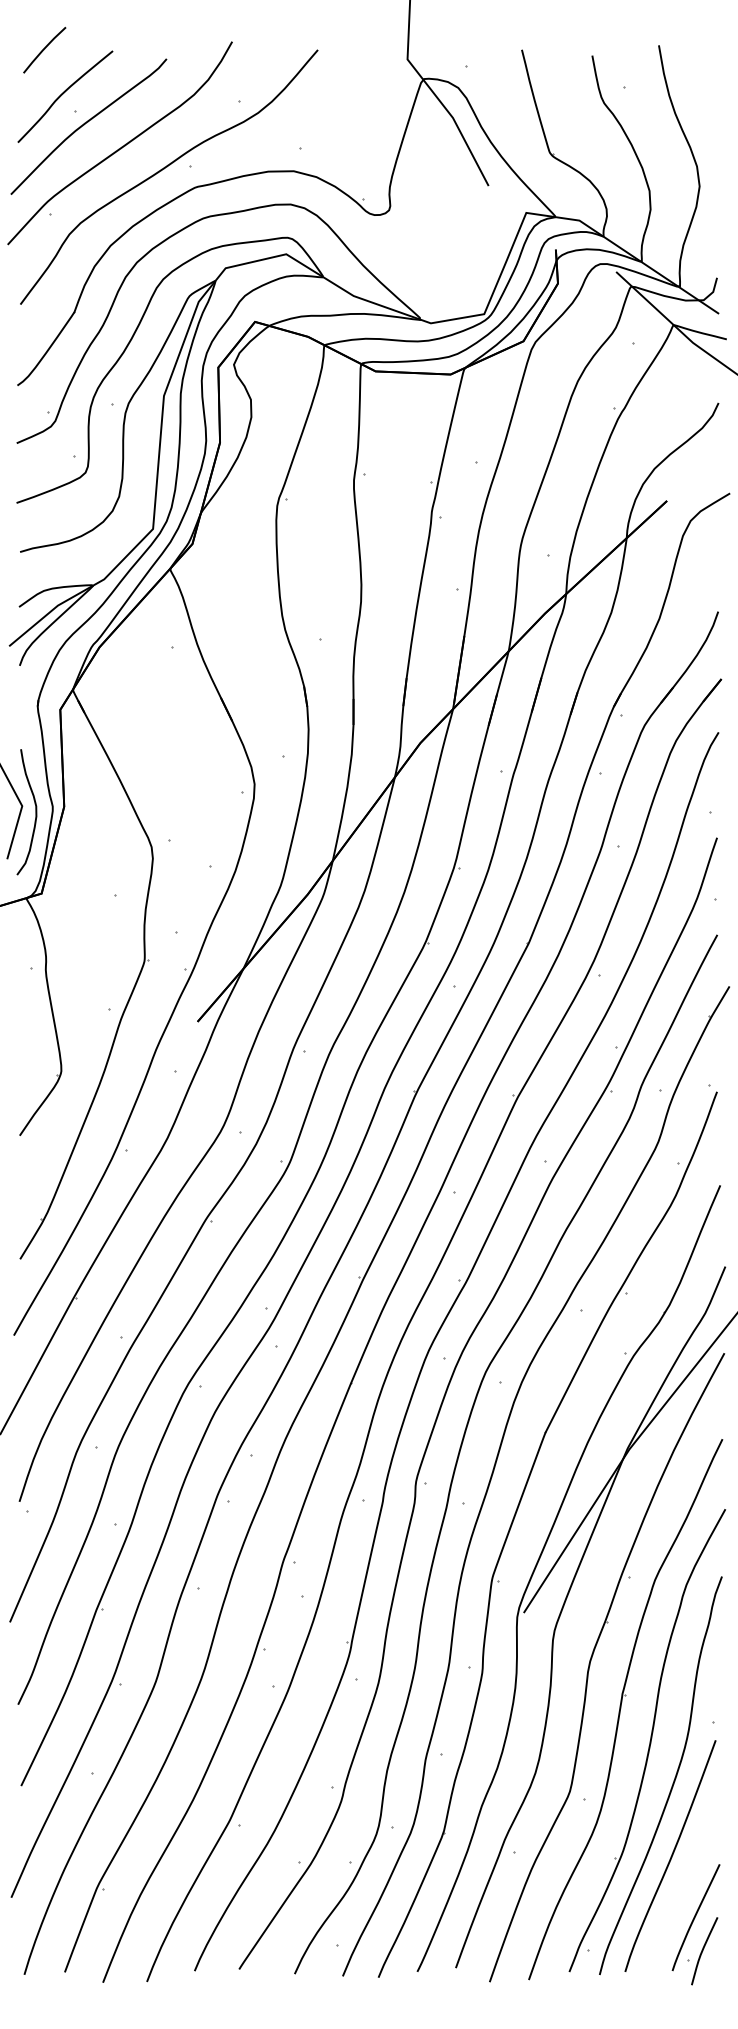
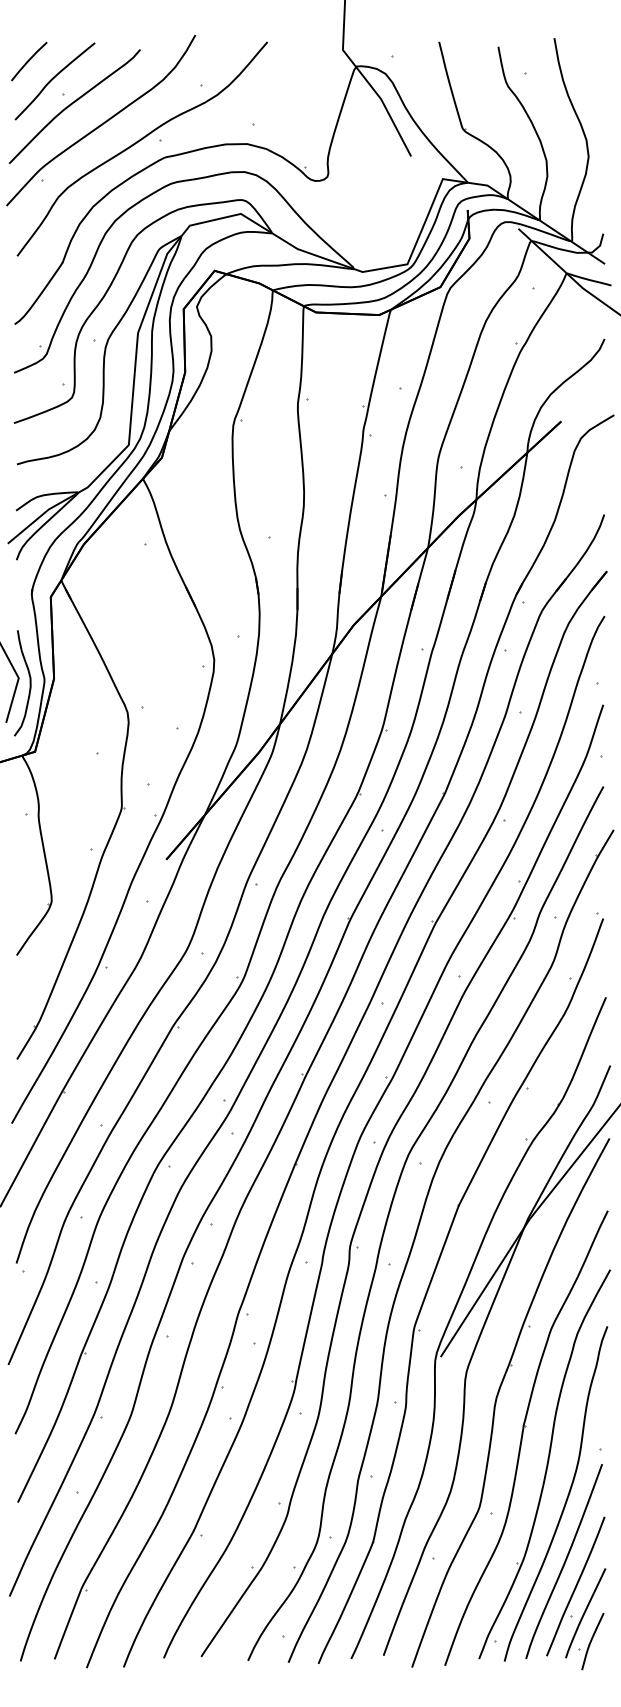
line: (44, 49) -> (29, 60), moved
part: (684, 1885) -> (575, 1586), added

